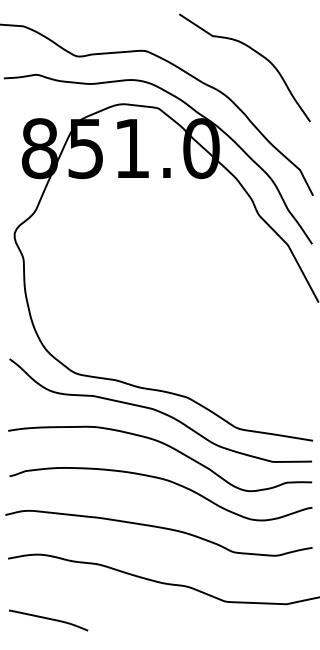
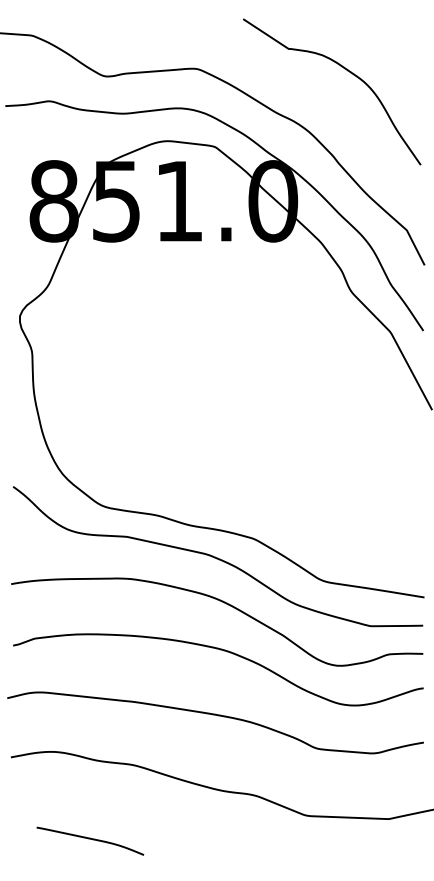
curve: (48, 619) -> (90, 839), moved

